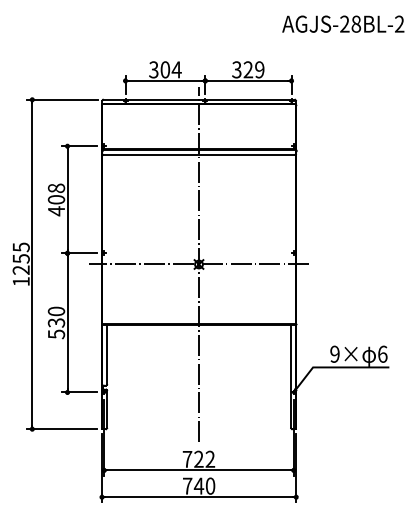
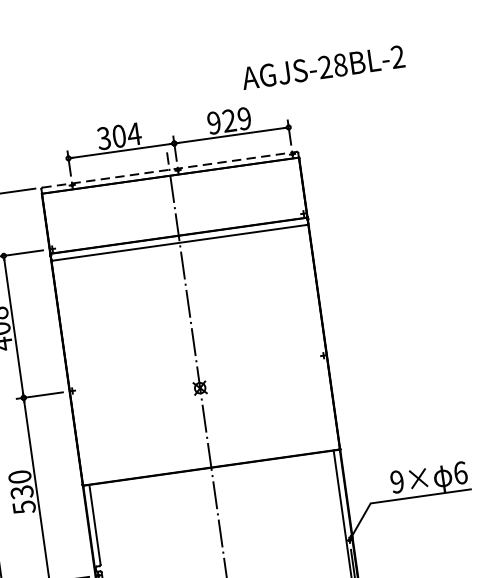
text: (343, 23) -> (323, 66), moved
text: (236, 69) -> (213, 122), 329 -> 929
line: (199, 99) -> (170, 169), solid -> dashed
line: (198, 264) -> (199, 388), removed

